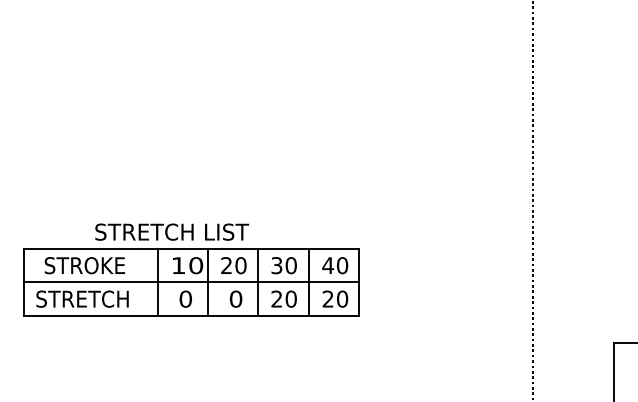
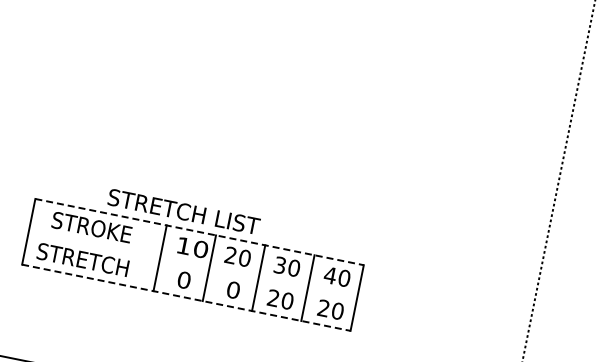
line: (191, 248) -> (199, 231), solid -> dashed
line: (190, 282) -> (192, 264), removed
line: (191, 315) -> (186, 297), solid -> dashed

